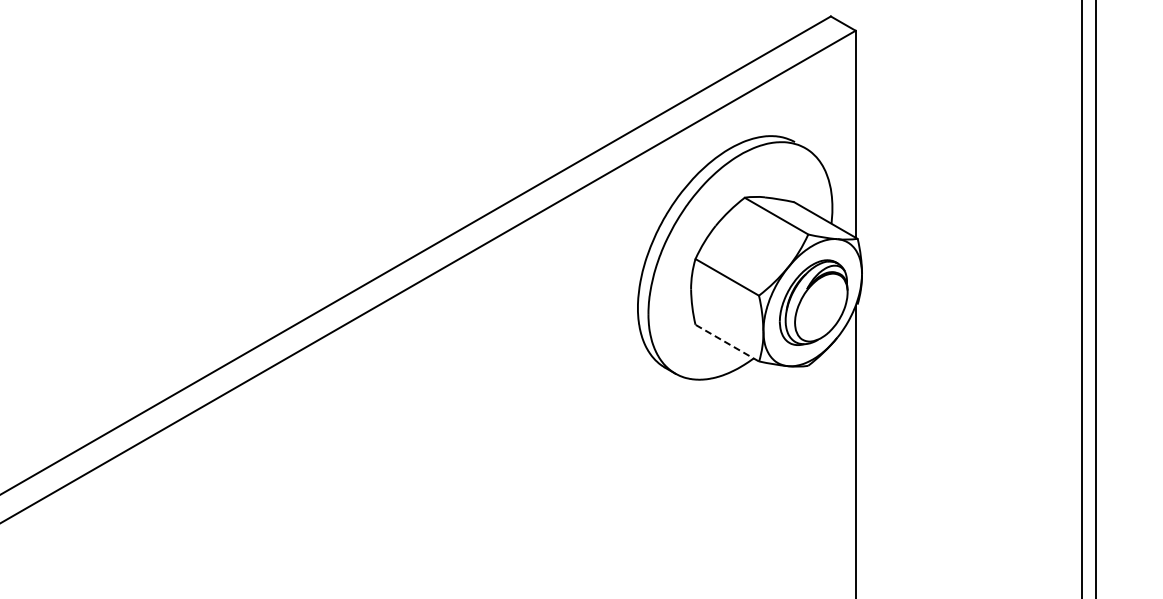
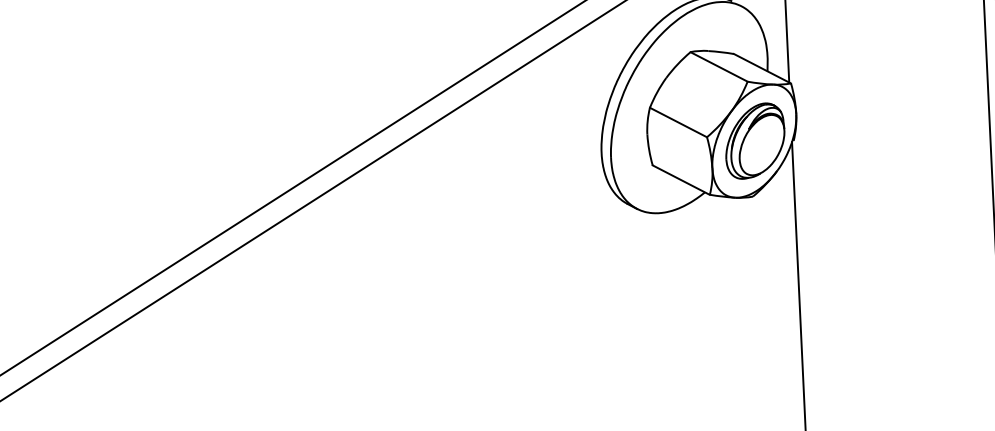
line: (727, 343) -> (681, 180), dashed -> solid

